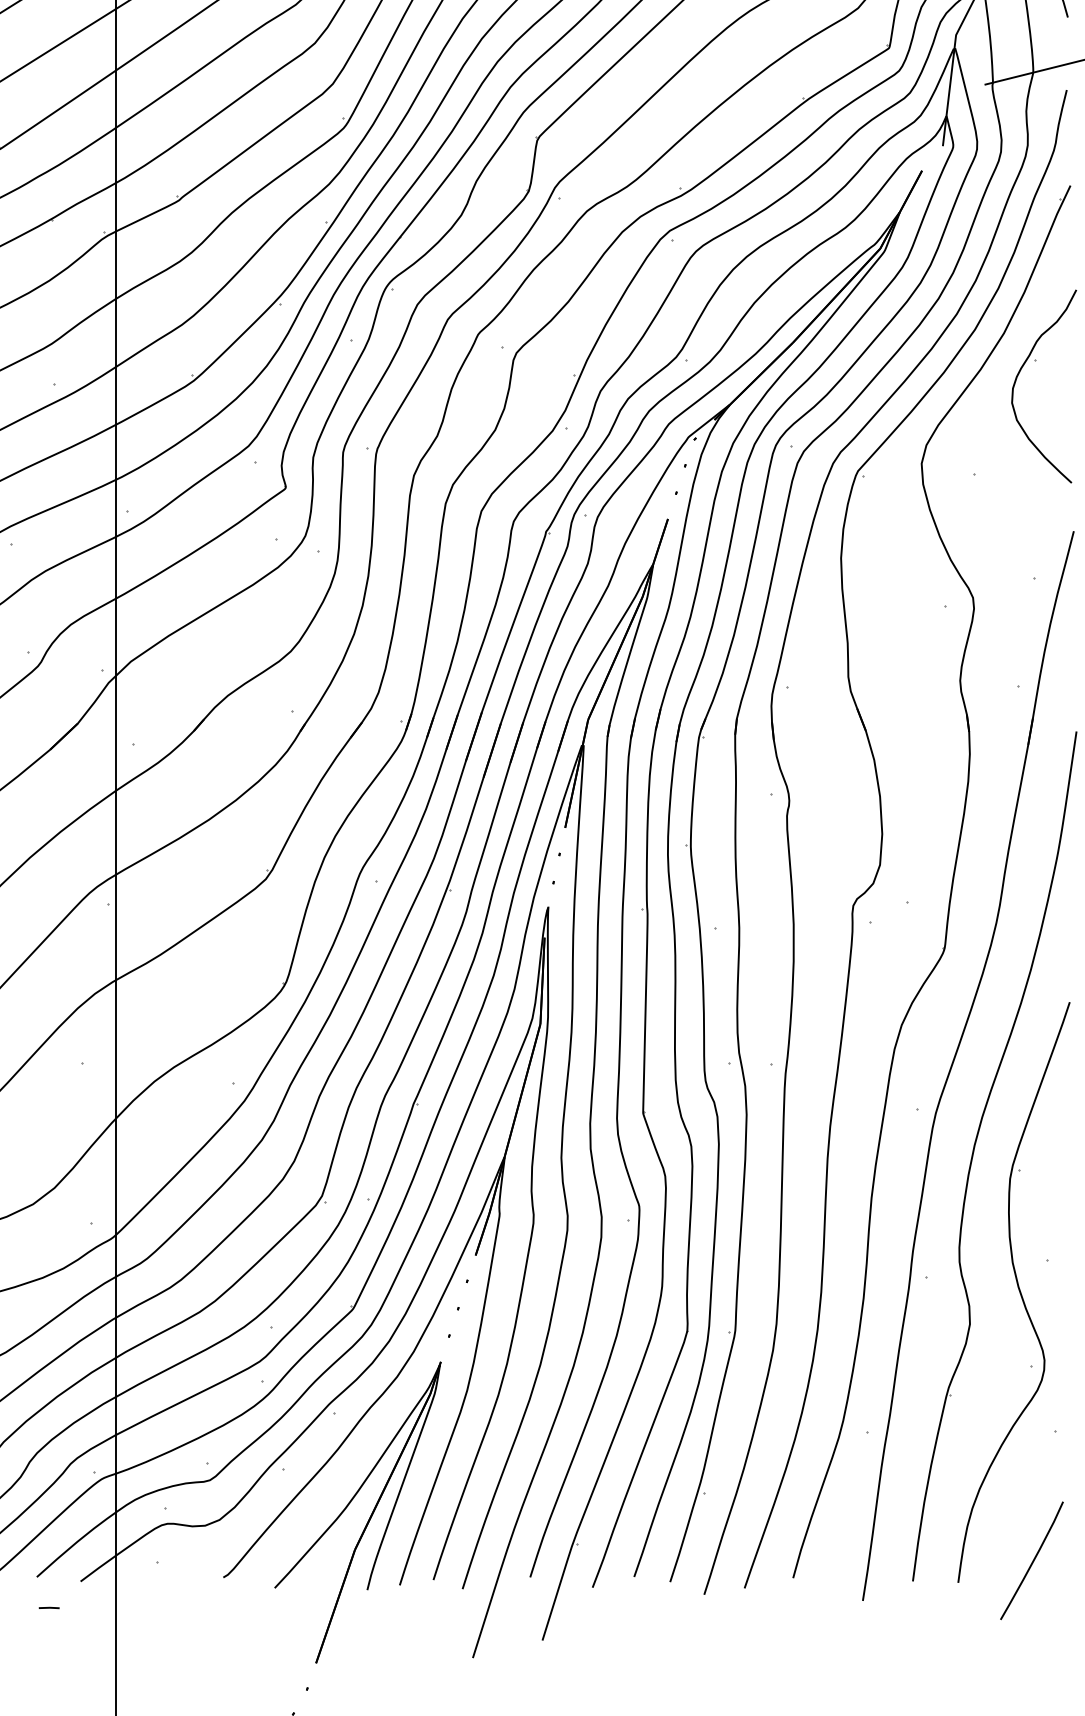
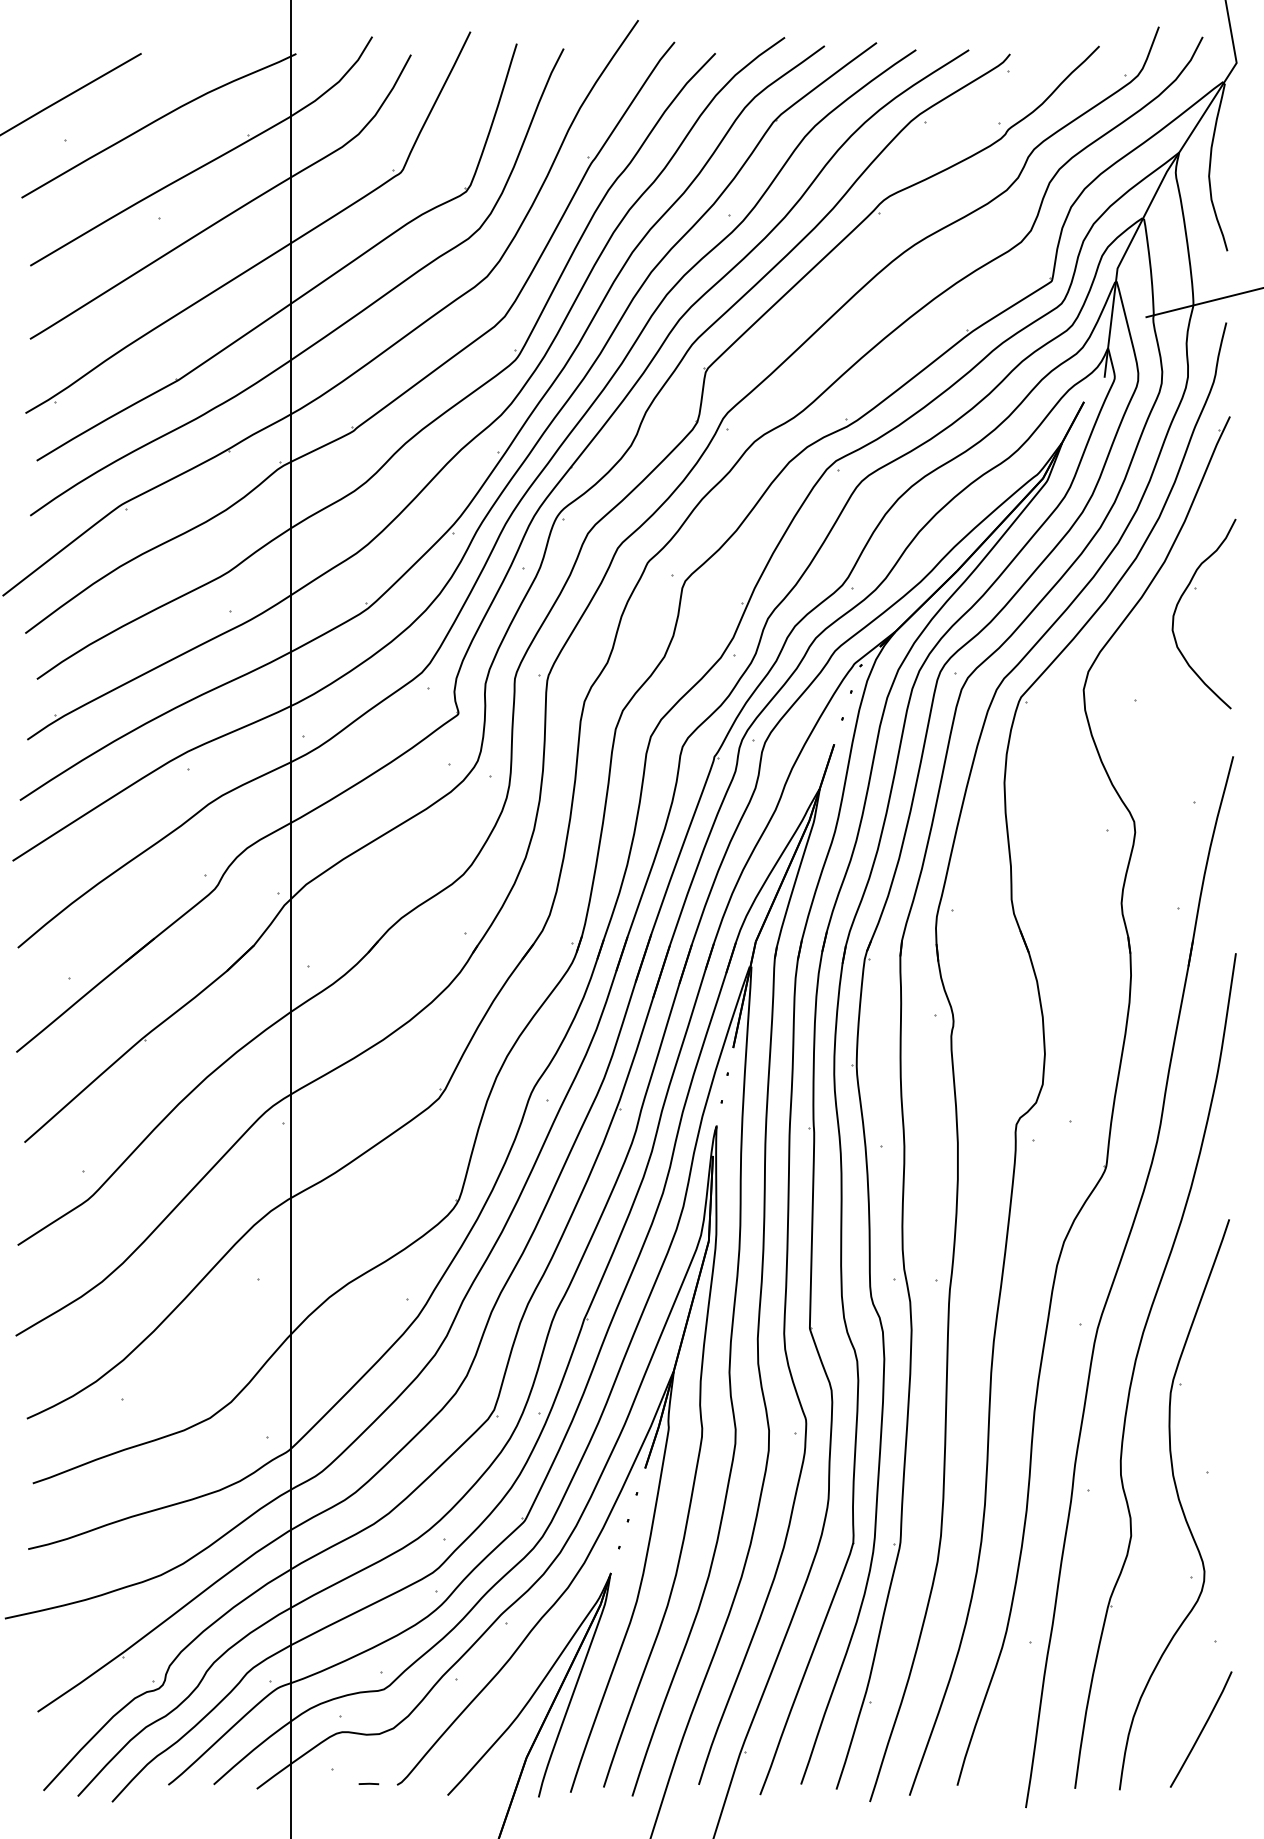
curve: (1032, 1560) -> (1201, 1729), moved
line: (48, 1607) -> (368, 1783), moved

